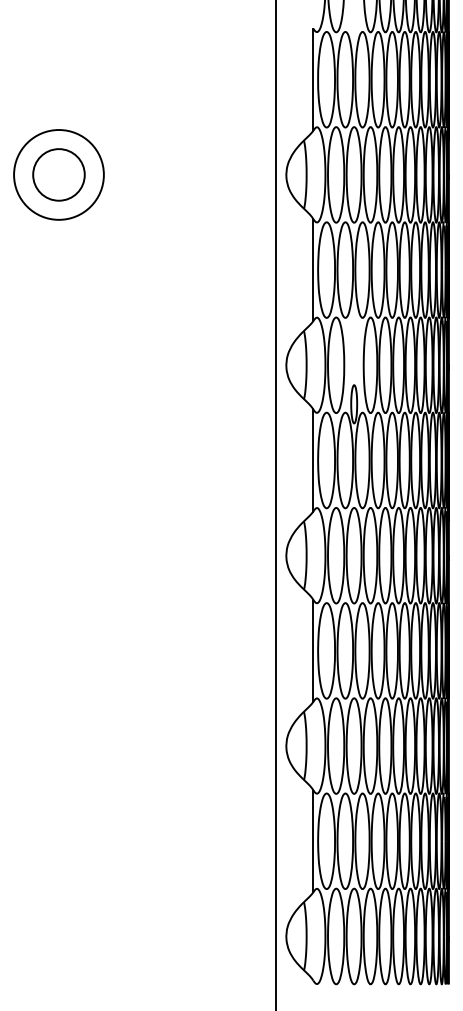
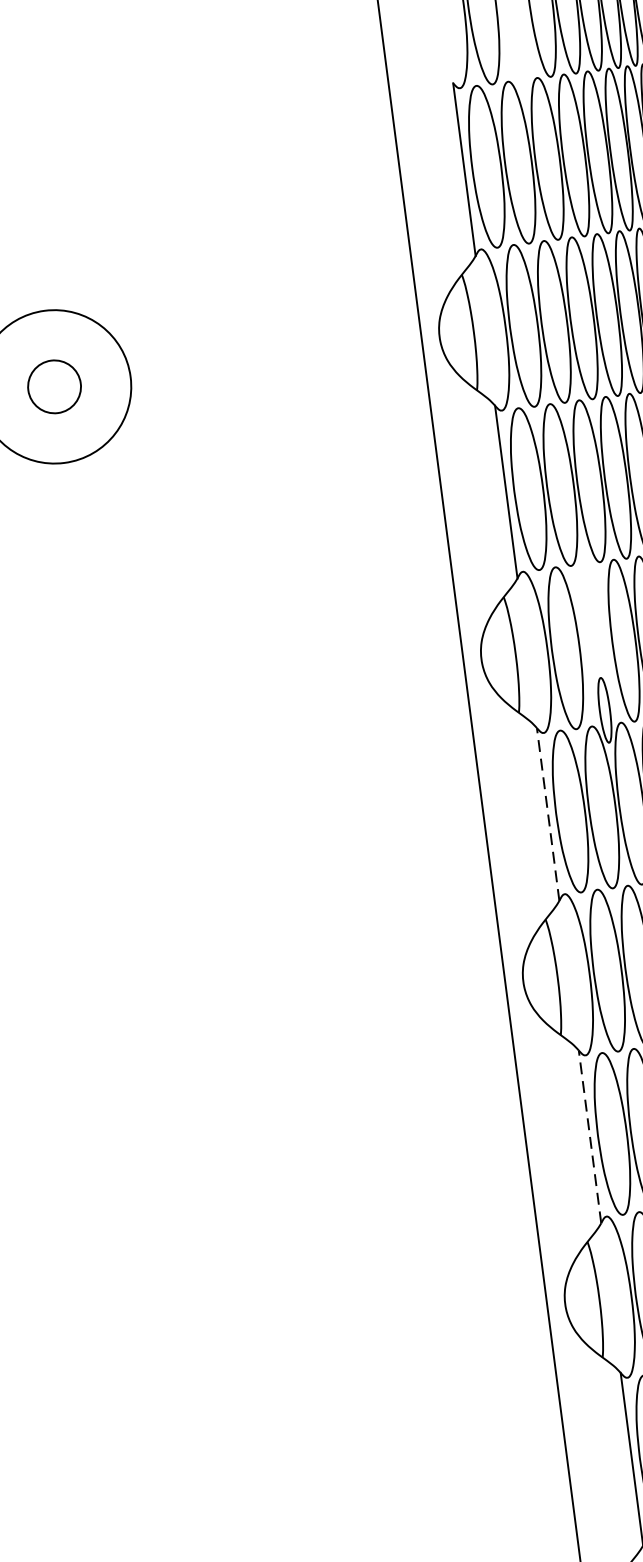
circle: (58, 174) -> (53, 386), size x0.6
line: (313, 460) -> (548, 814), solid -> dashed
line: (313, 650) -> (590, 1136), solid -> dashed

